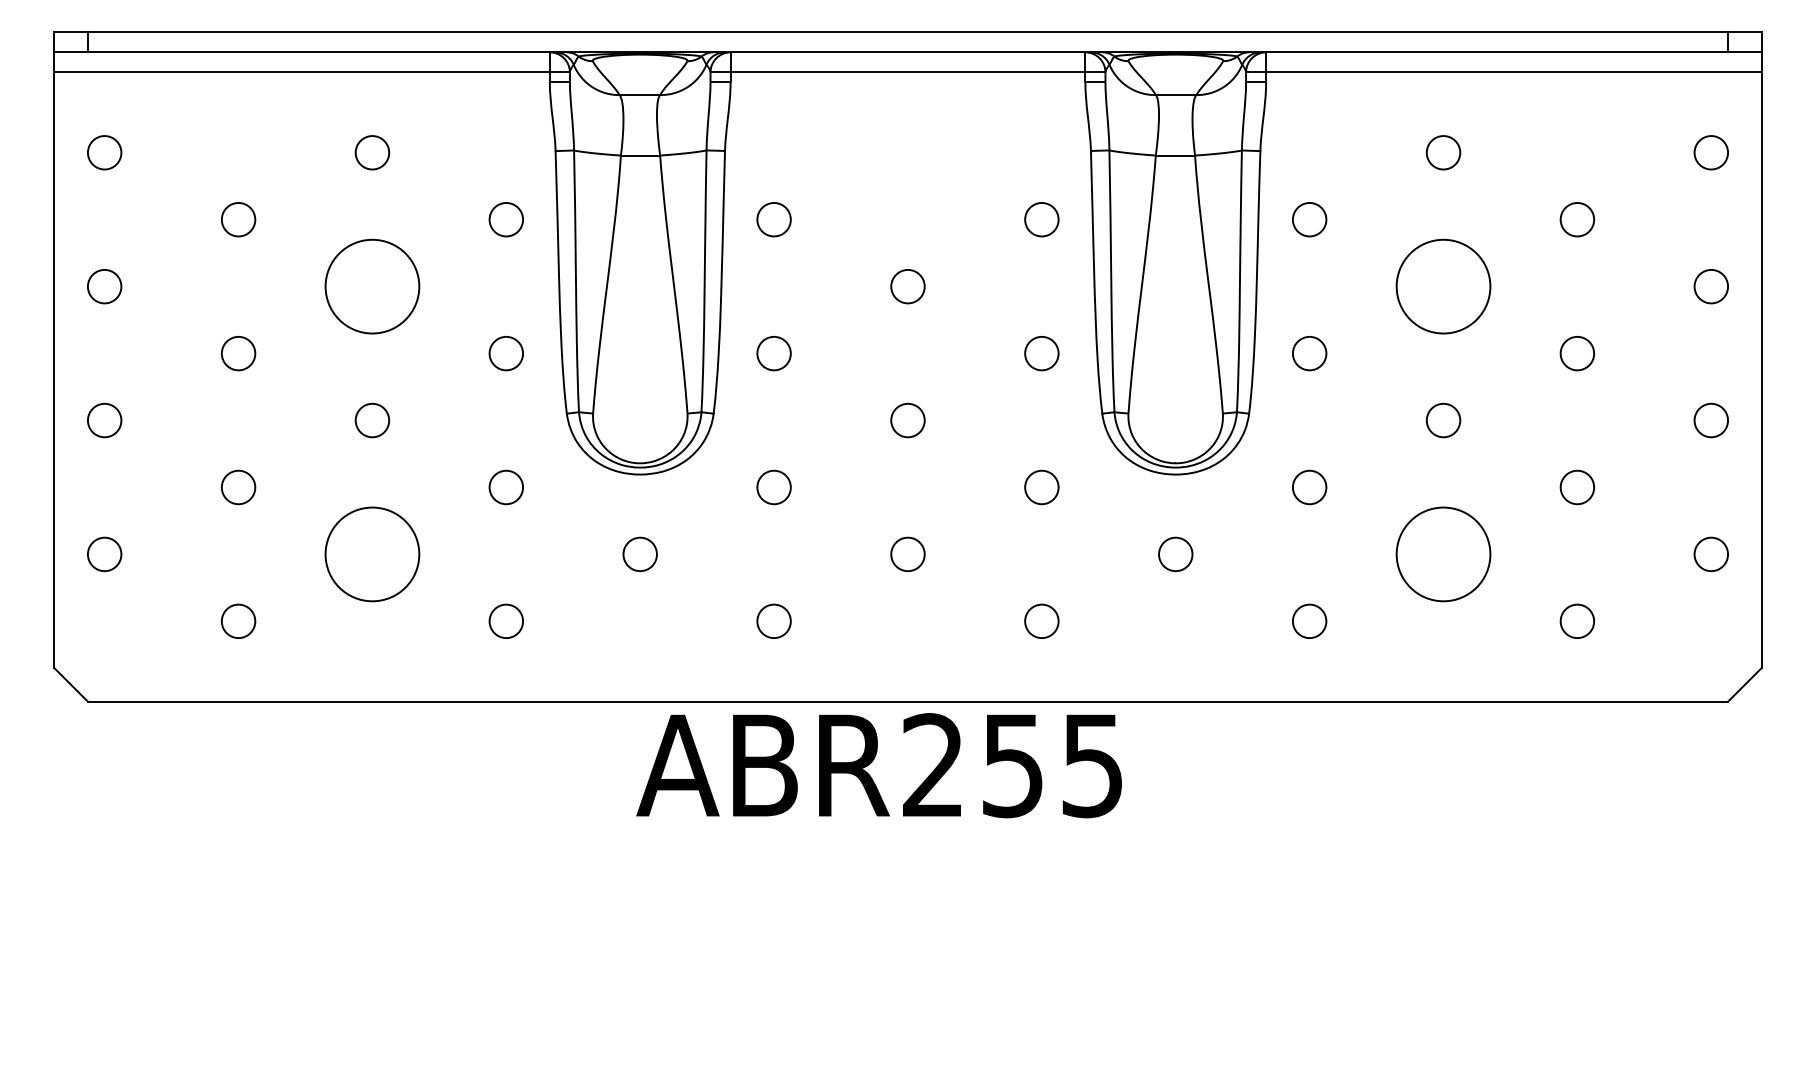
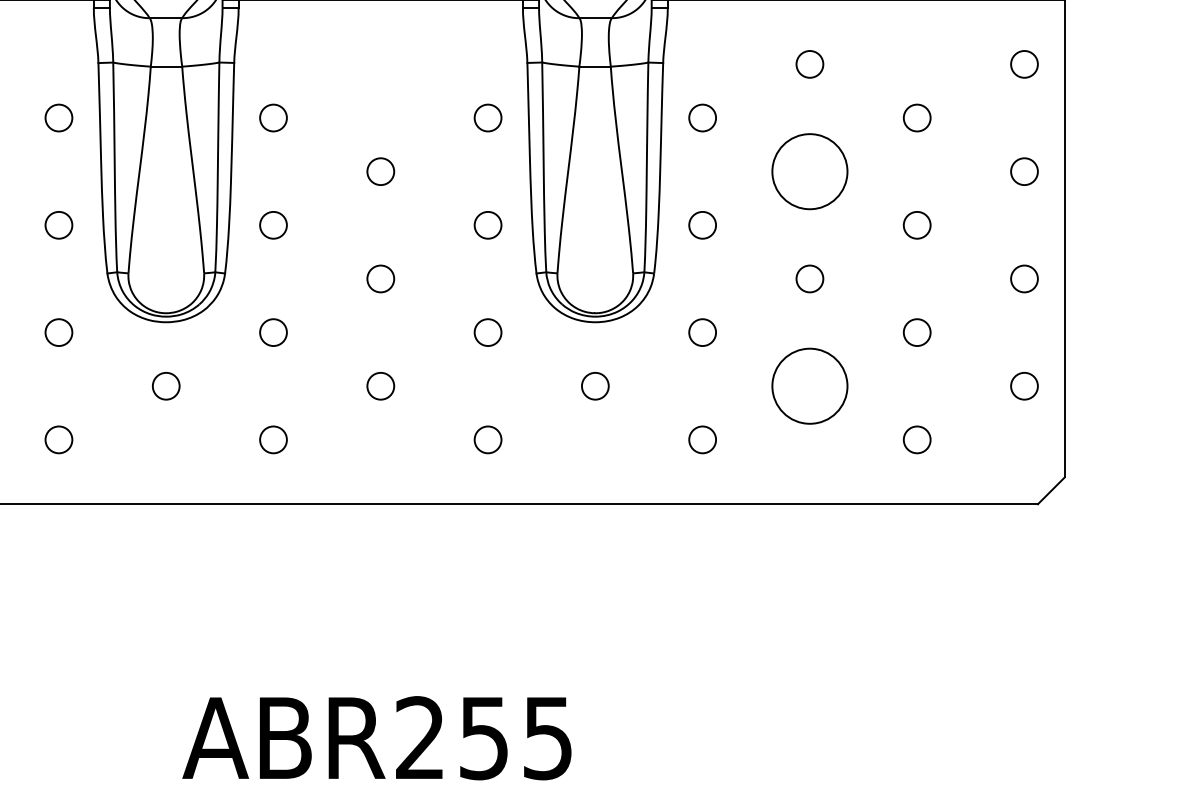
text: (878, 765) -> (376, 738), moved

